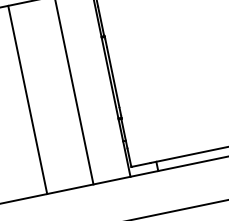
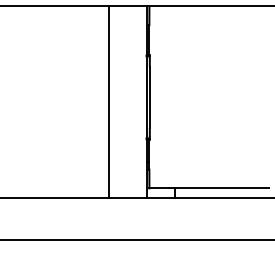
line: (27, 99) -> (61, 101), removed

